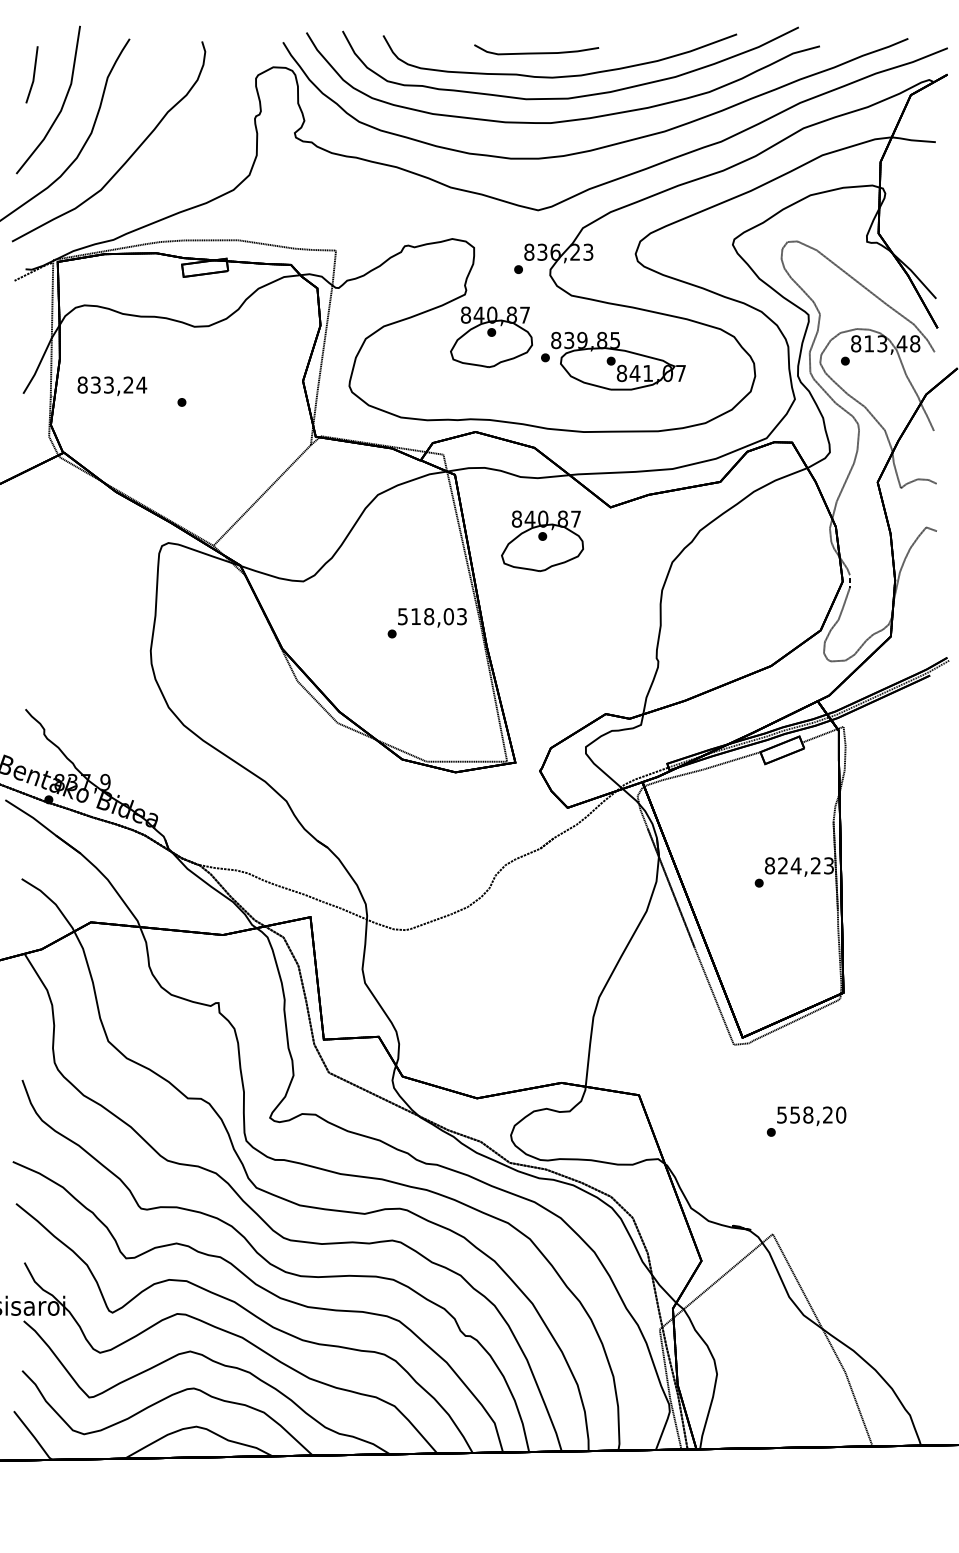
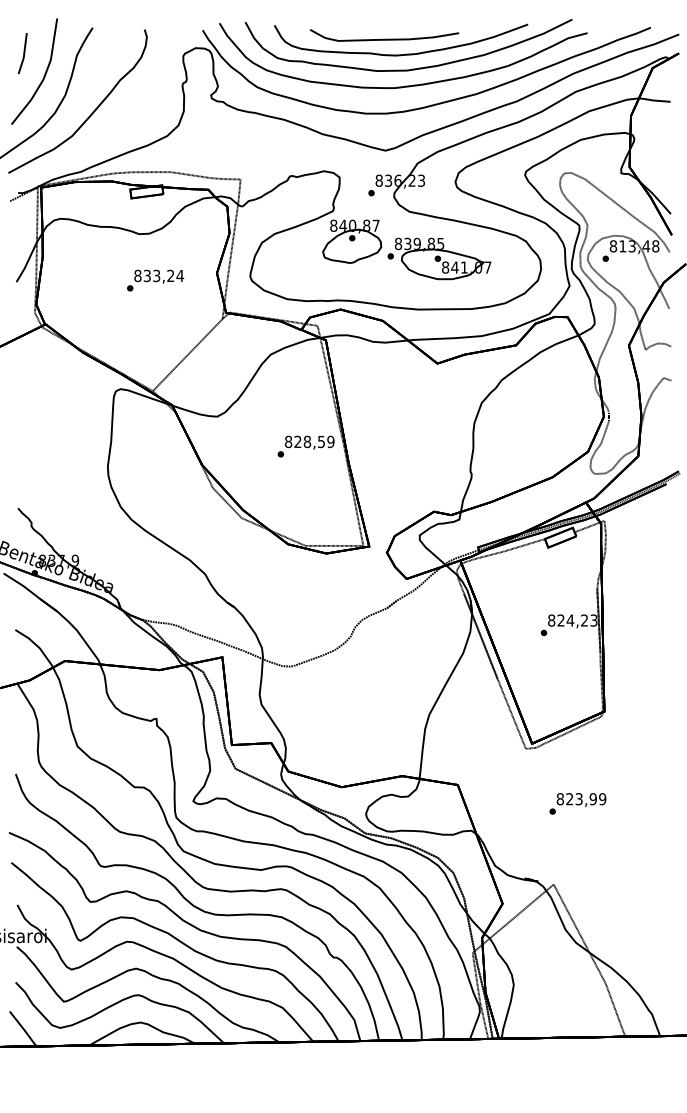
part: (536, 49) -> (384, 35), size x1.67
text: (112, 386) -> (159, 276), moved
part: (542, 540) -> (388, 387), removed
text: (432, 616) -> (309, 441), 518,03 -> 828,59
text: (811, 1114) -> (581, 798), 558,20 -> 823,99

